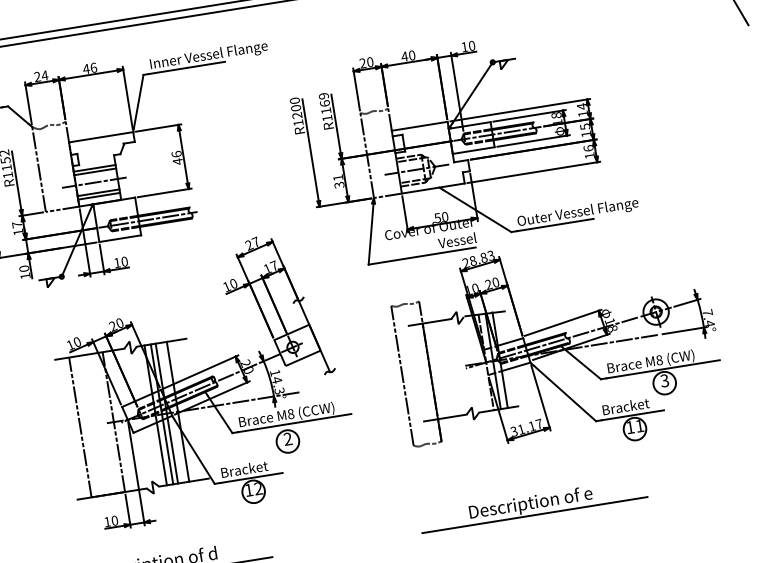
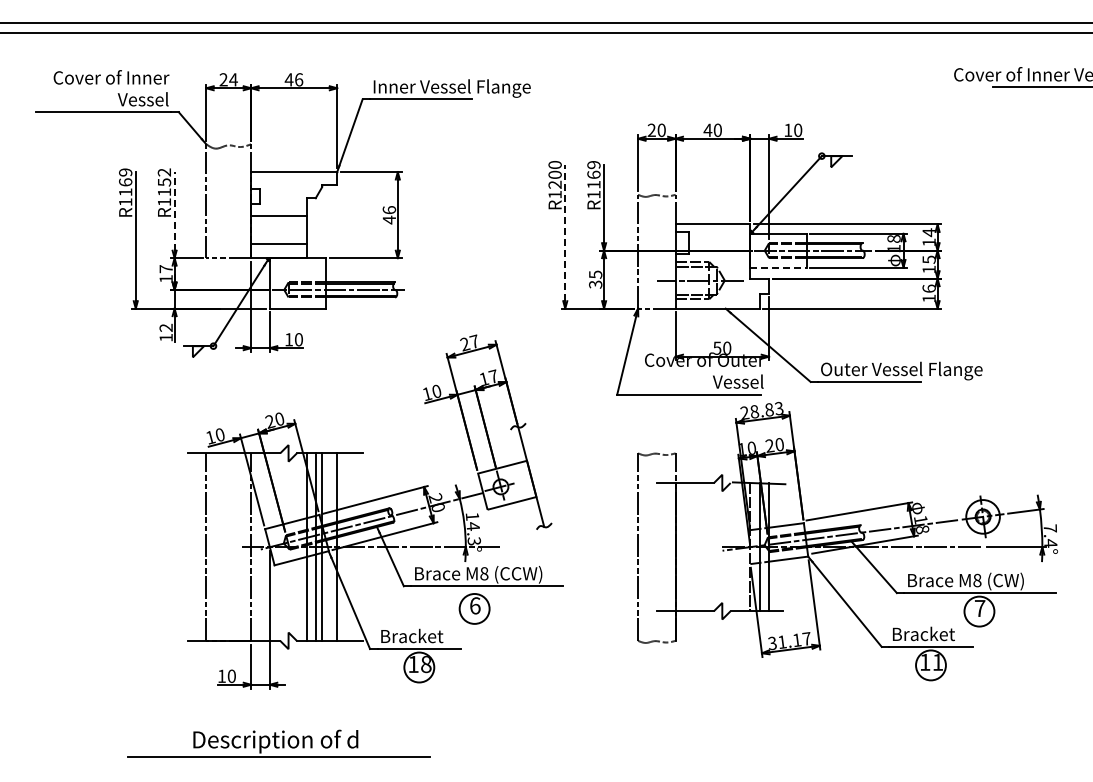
line: (310, 149) -> (565, 232), solid -> dashed
line: (473, 150) -> (778, 267), solid -> dashed
line: (94, 168) -> (279, 211), removed
text: (338, 177) -> (595, 274), 31 -> 35
line: (16, 180) -> (174, 210), solid -> dashed
line: (94, 183) -> (275, 230), removed
line: (99, 196) -> (279, 248), removed
text: (23, 268) -> (165, 327), 10 -> 12
text: (664, 380) -> (979, 608), 3 -> 7
text: (288, 438) -> (475, 605), 2 -> 6
text: (258, 488) -> (426, 664), 12 -> 18
part: (532, 505) -> (781, 743), removed

